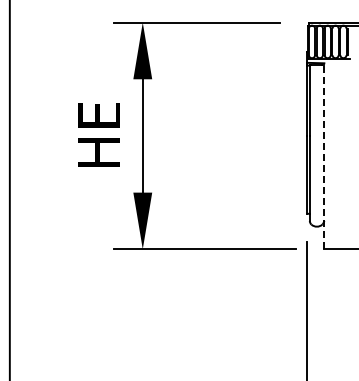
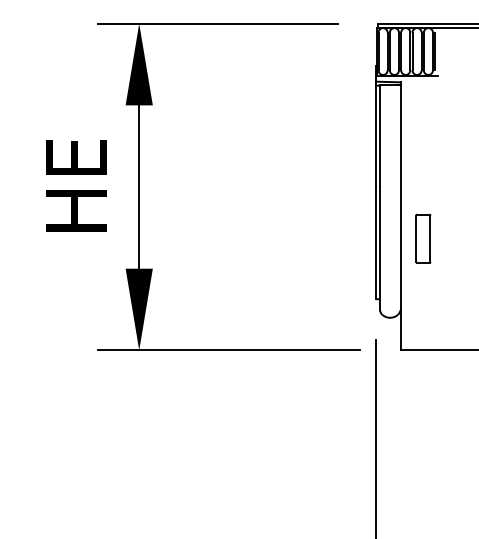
line: (324, 156) -> (401, 216), dashed -> solid
part: (339, 171) -> (422, 238), added

